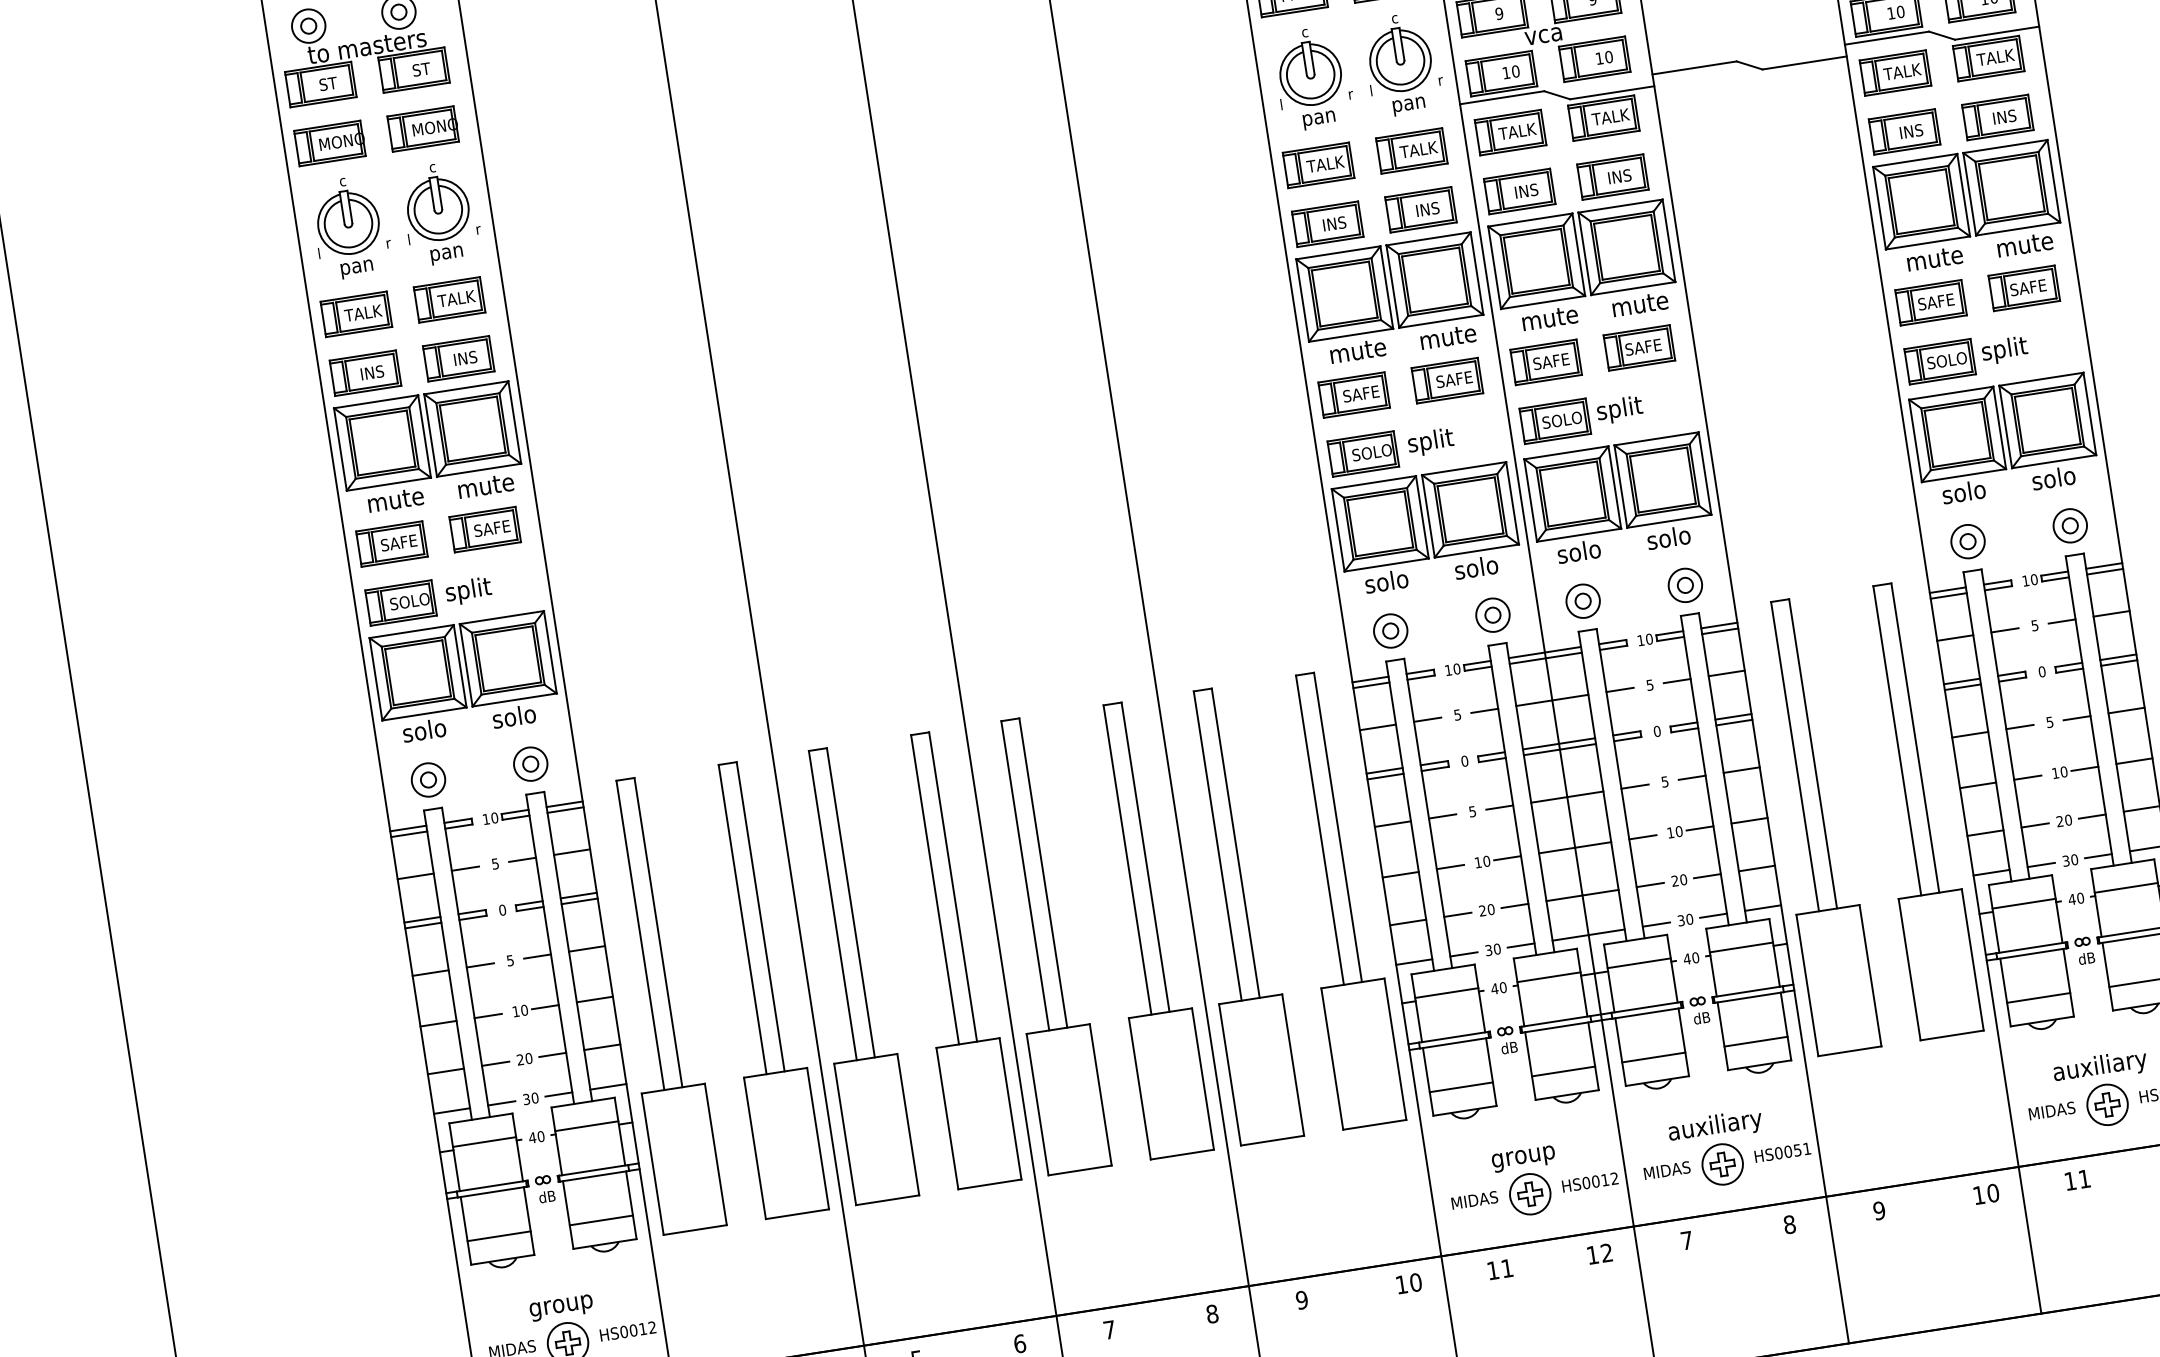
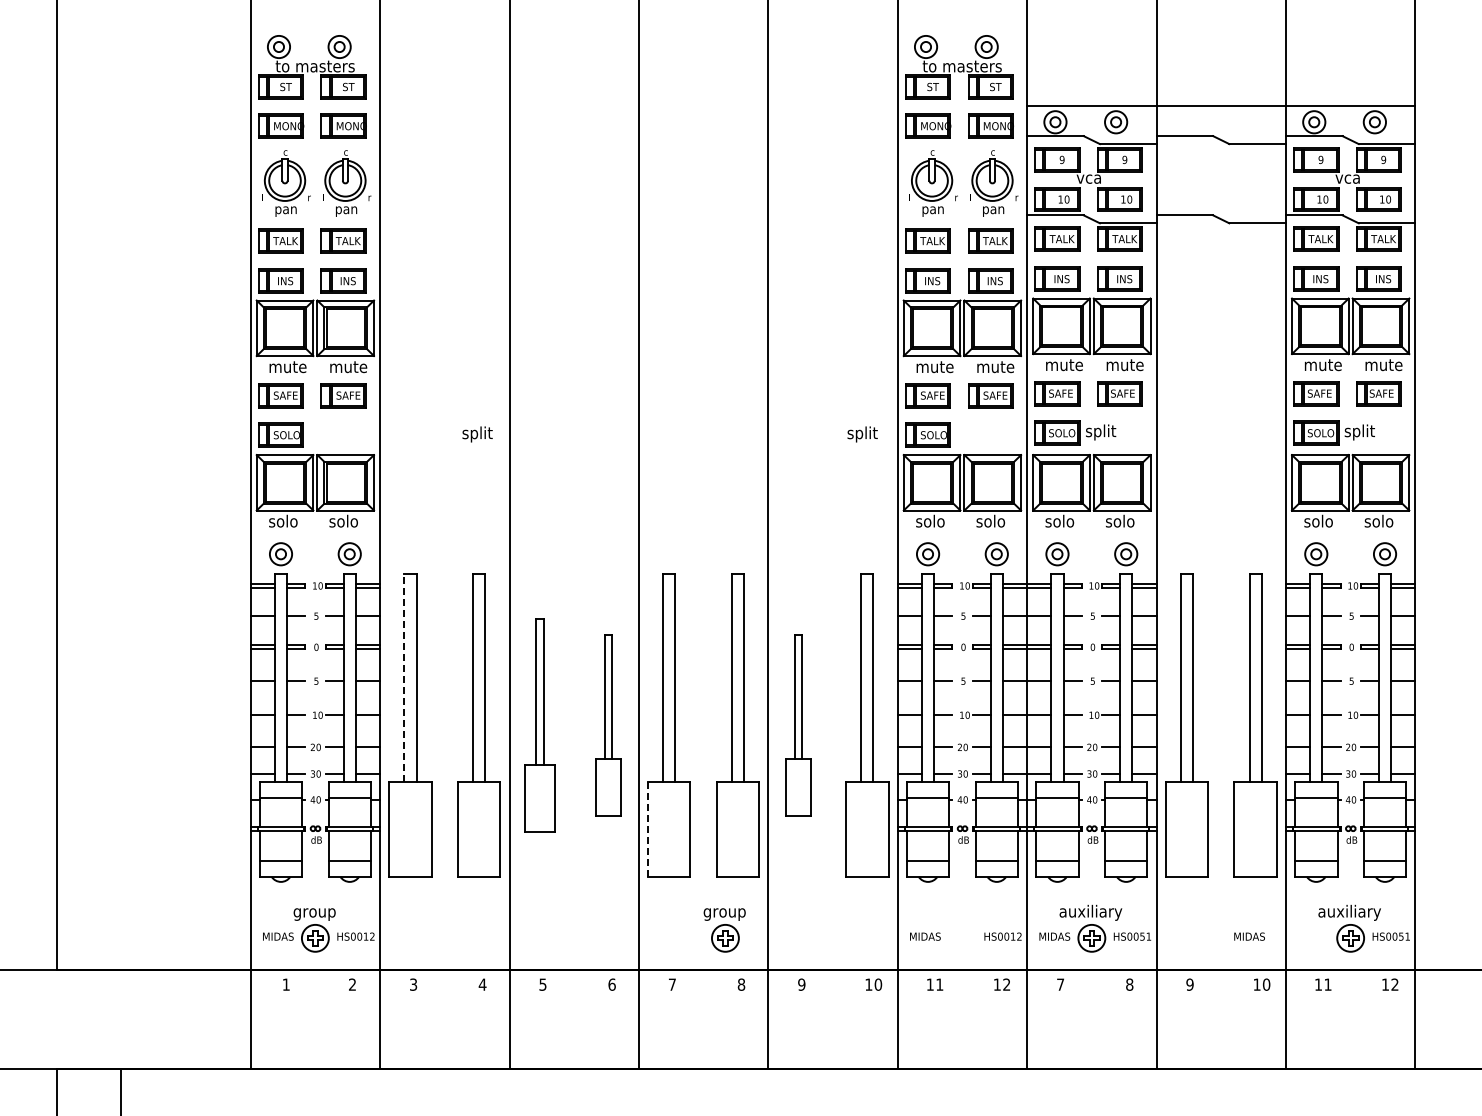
text: (1430, 442) -> (862, 434), moved
text: (468, 591) -> (477, 434), moved
part: (1237, 915) -> (798, 725), size x0.6
line: (640, 934) -> (404, 677), solid -> dashed
part: (954, 959) -> (608, 725), size x0.6
part: (852, 975) -> (539, 725), size x0.7
line: (1038, 1104) -> (648, 829), solid -> dashed
text: (2051, 1110) -> (1249, 936), moved
part: (1527, 1182) -> (724, 930), moved

